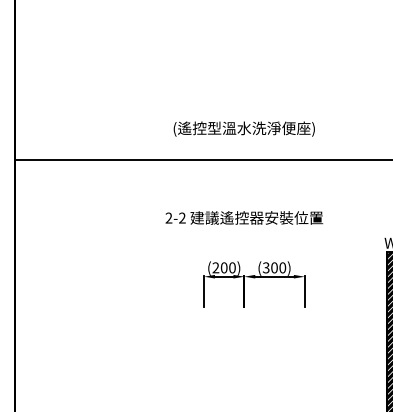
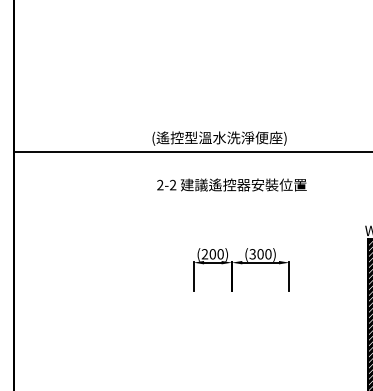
text: (243, 128) -> (218, 138), moved
text: (244, 217) -> (232, 184), moved

